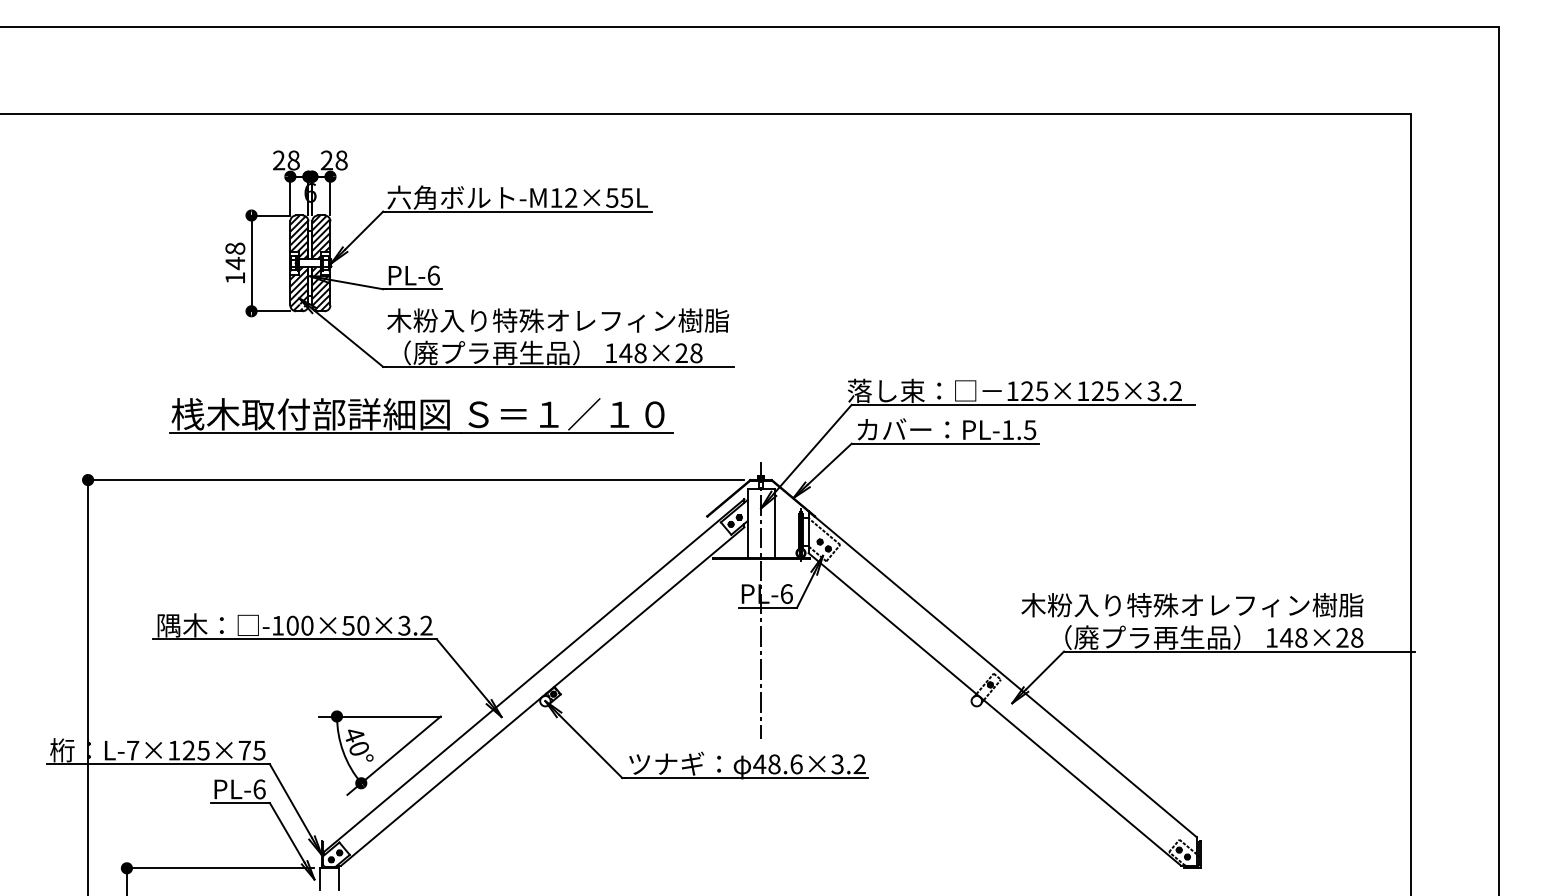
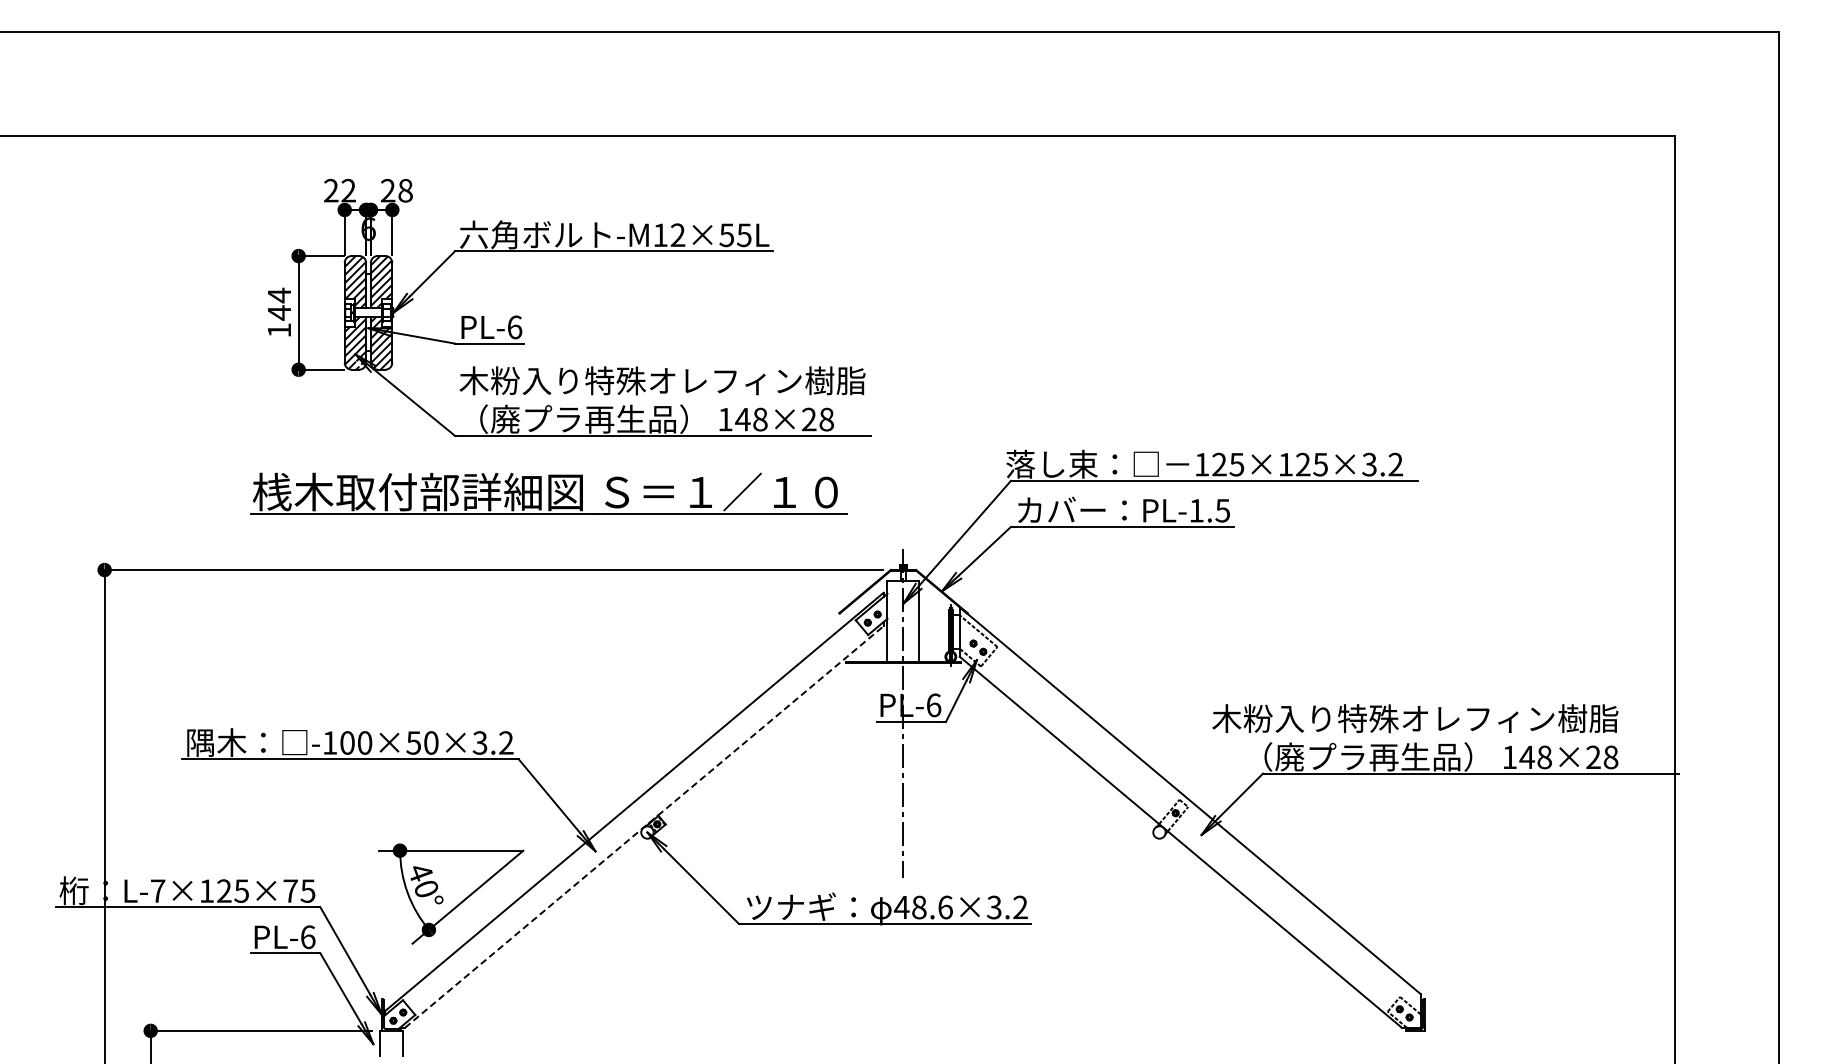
text: (293, 160) -> (348, 190), 28 -> 22
text: (235, 248) -> (279, 295), 148 -> 144
part: (420, 415) -> (548, 493), moved
line: (542, 696) -> (644, 826), solid -> dashed

